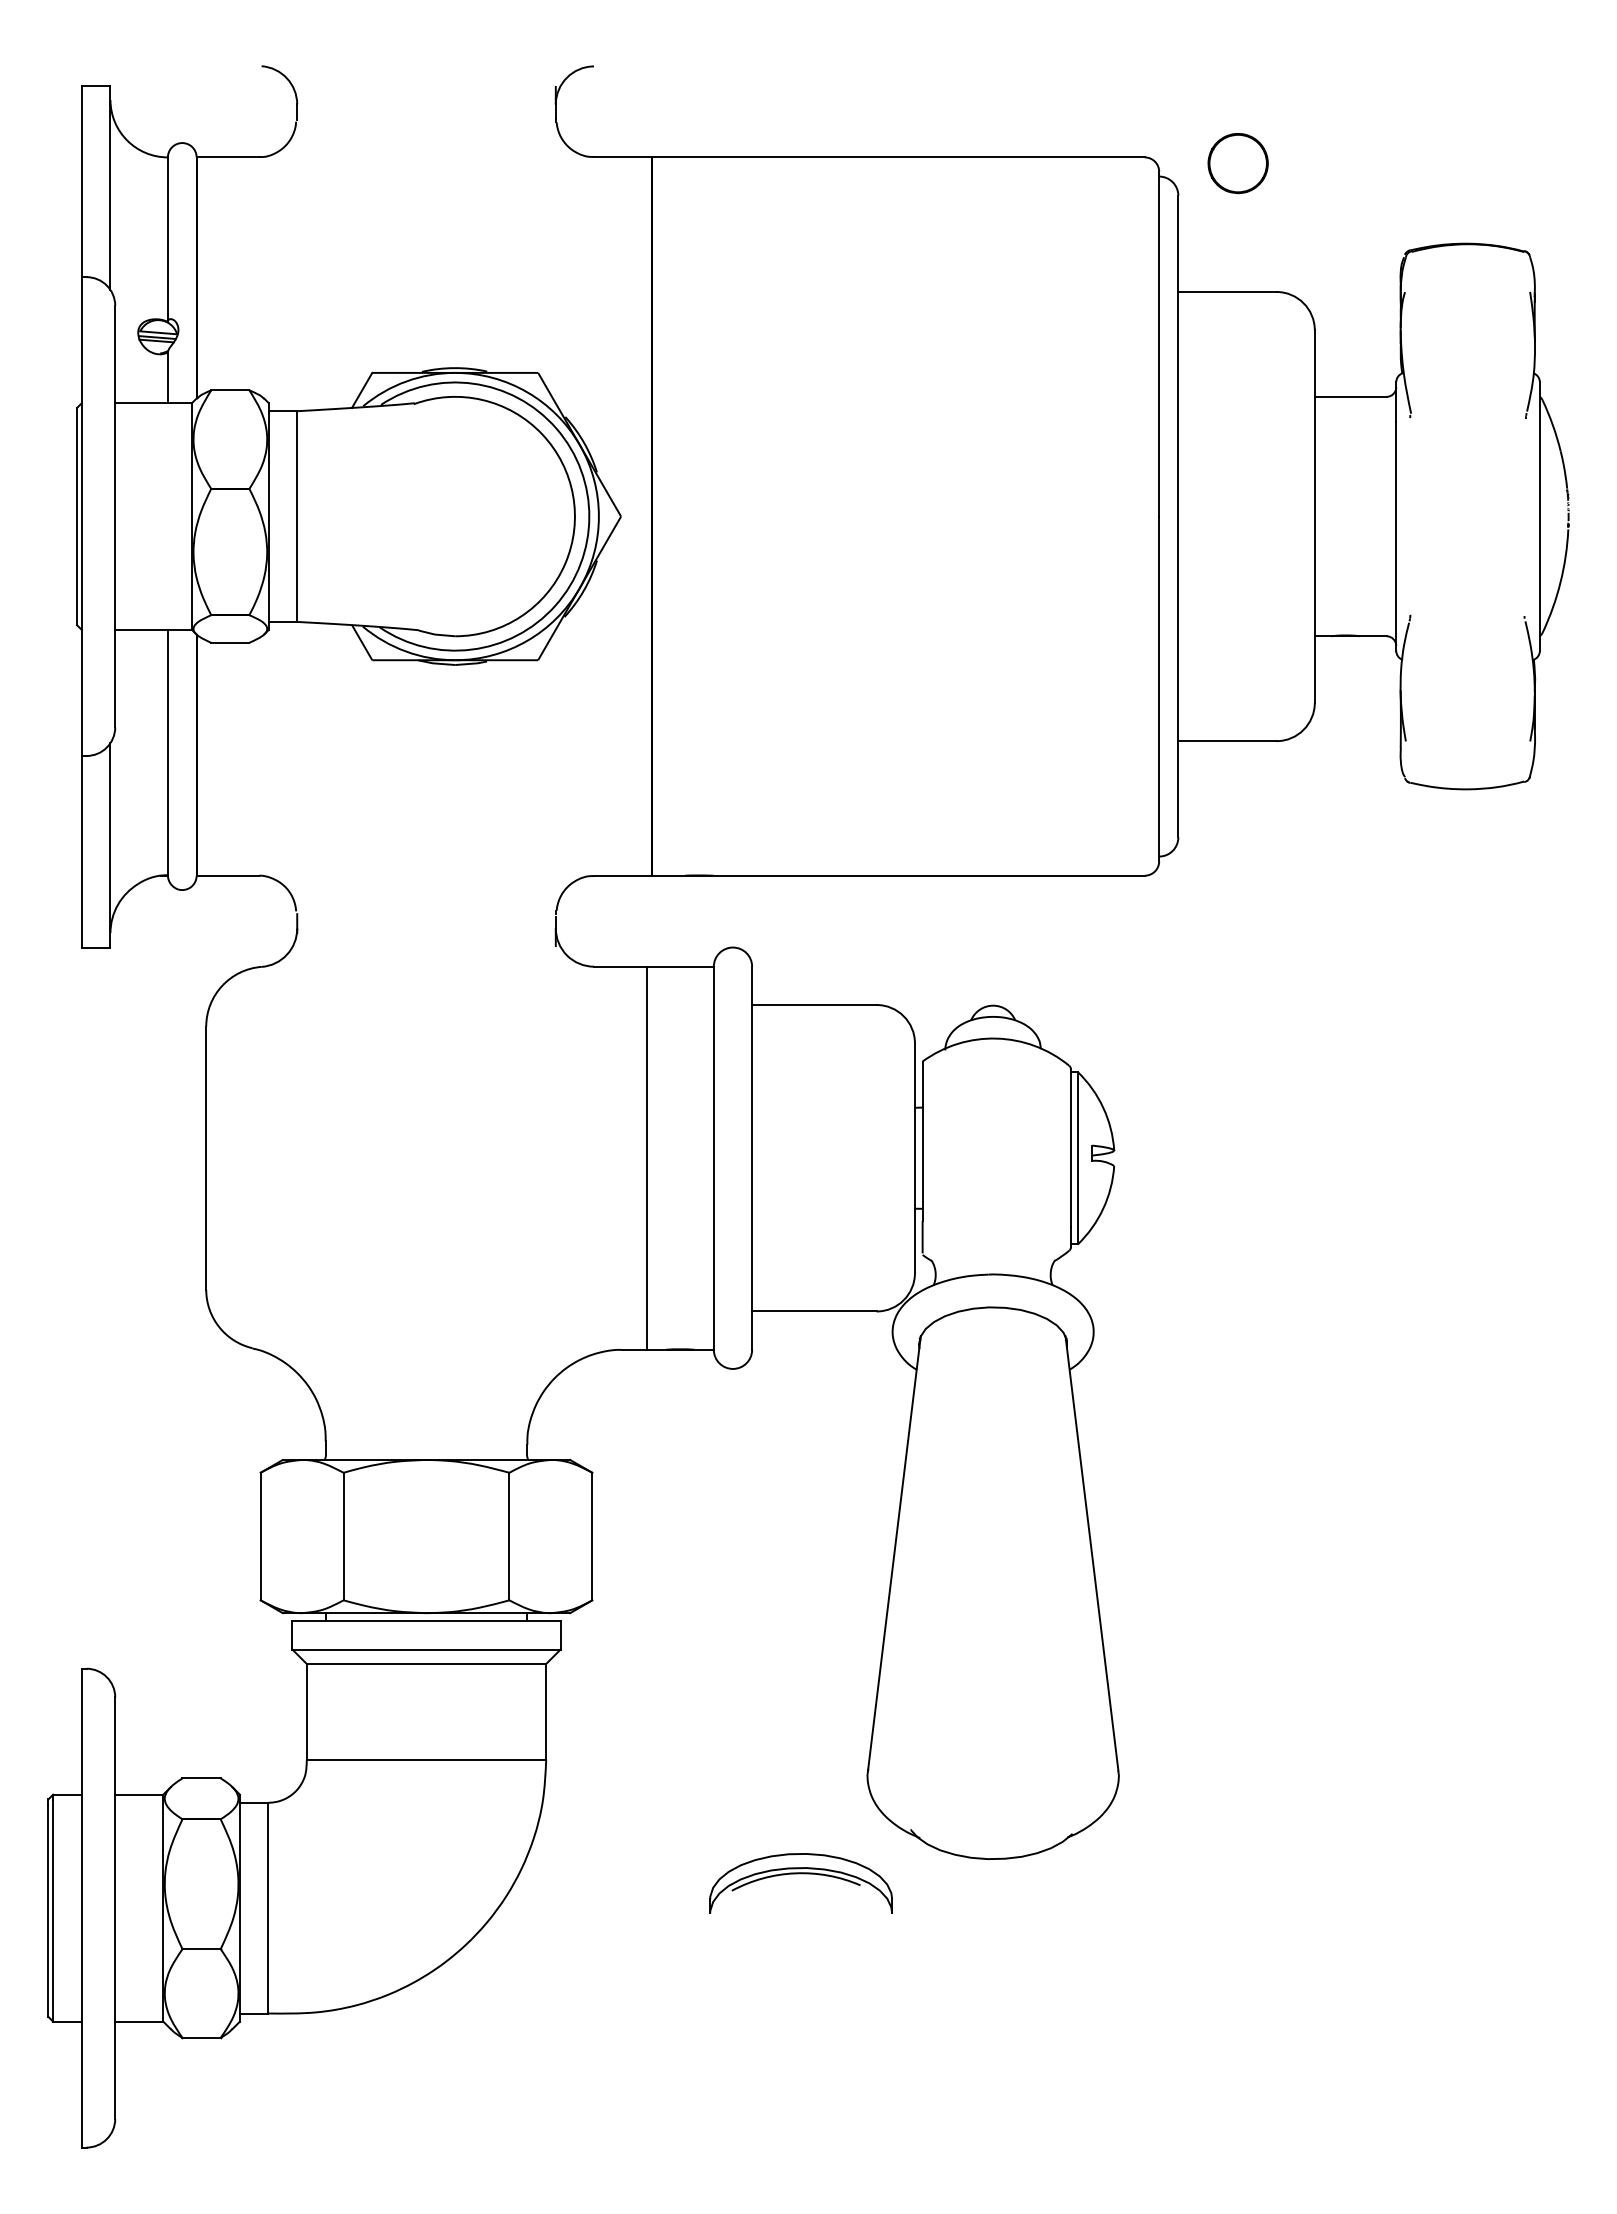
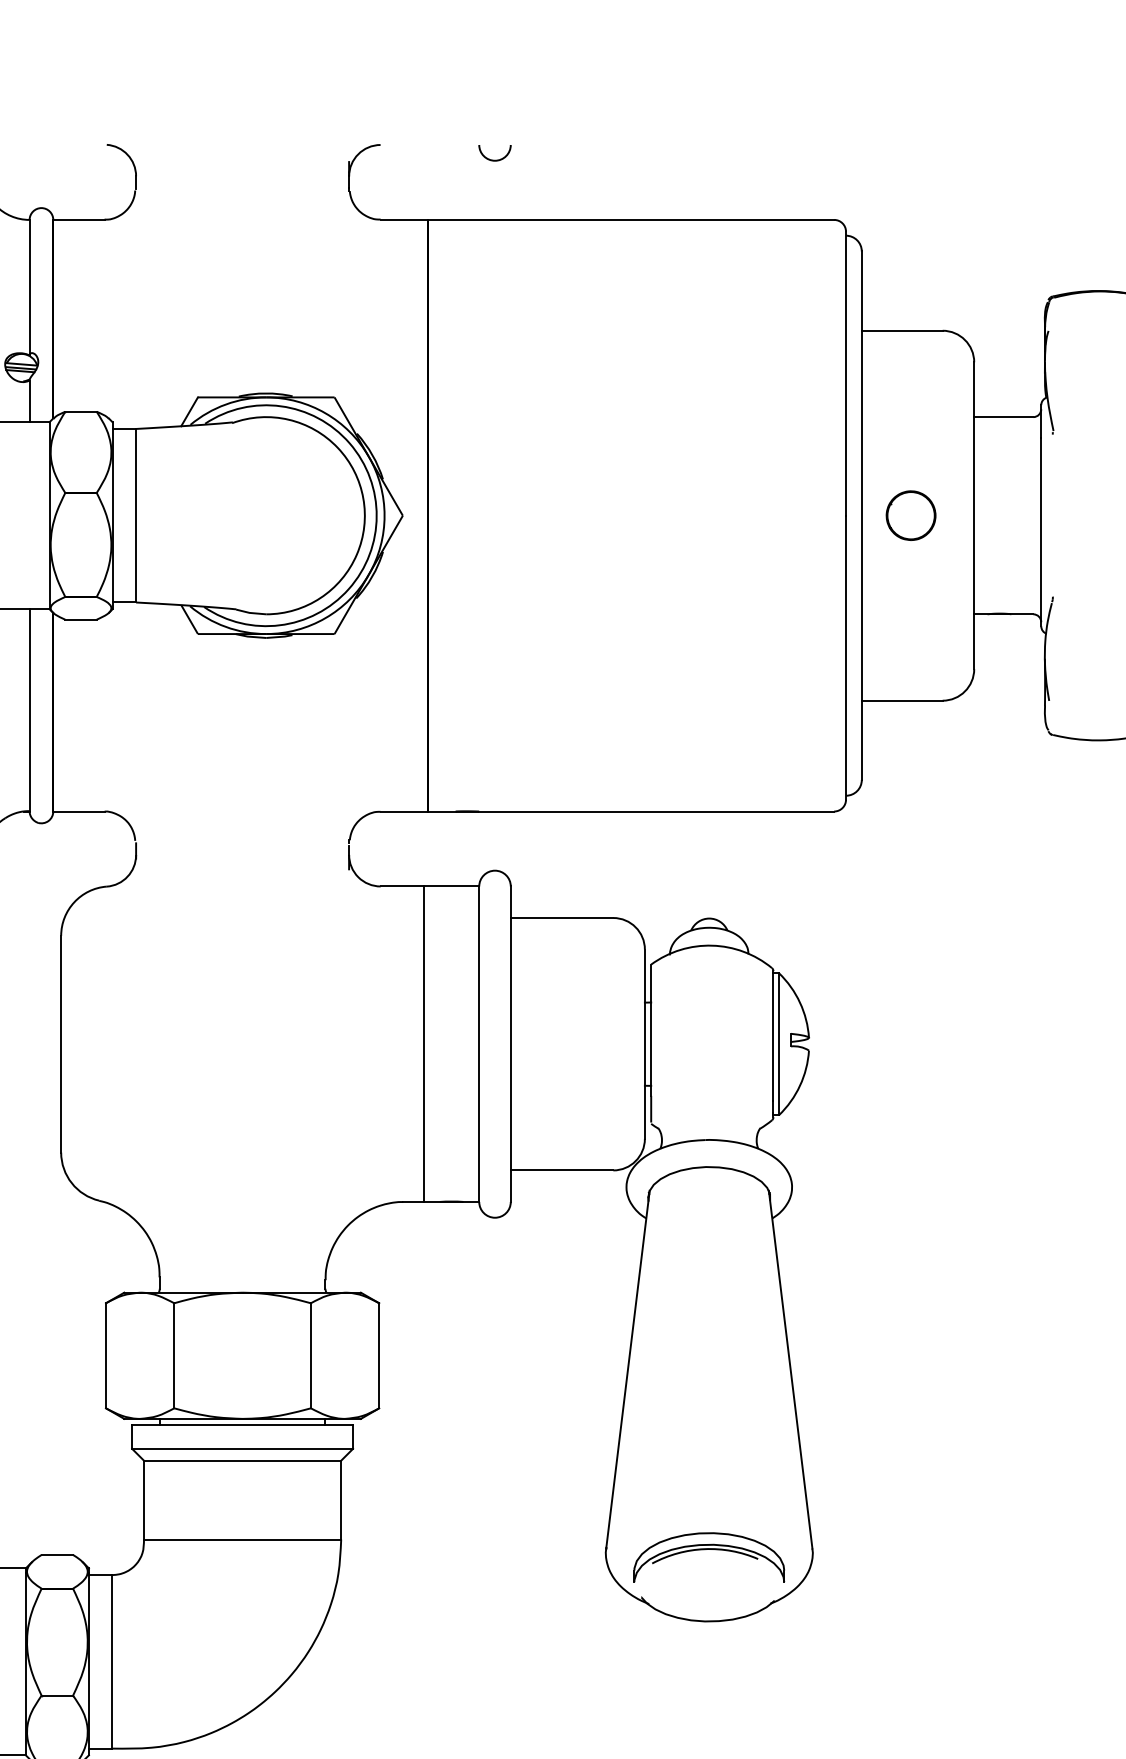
arc: (732, 84) -> (494, 159), added
part: (1237, 163) -> (910, 515), moved
part: (800, 1874) -> (708, 1550), moved

